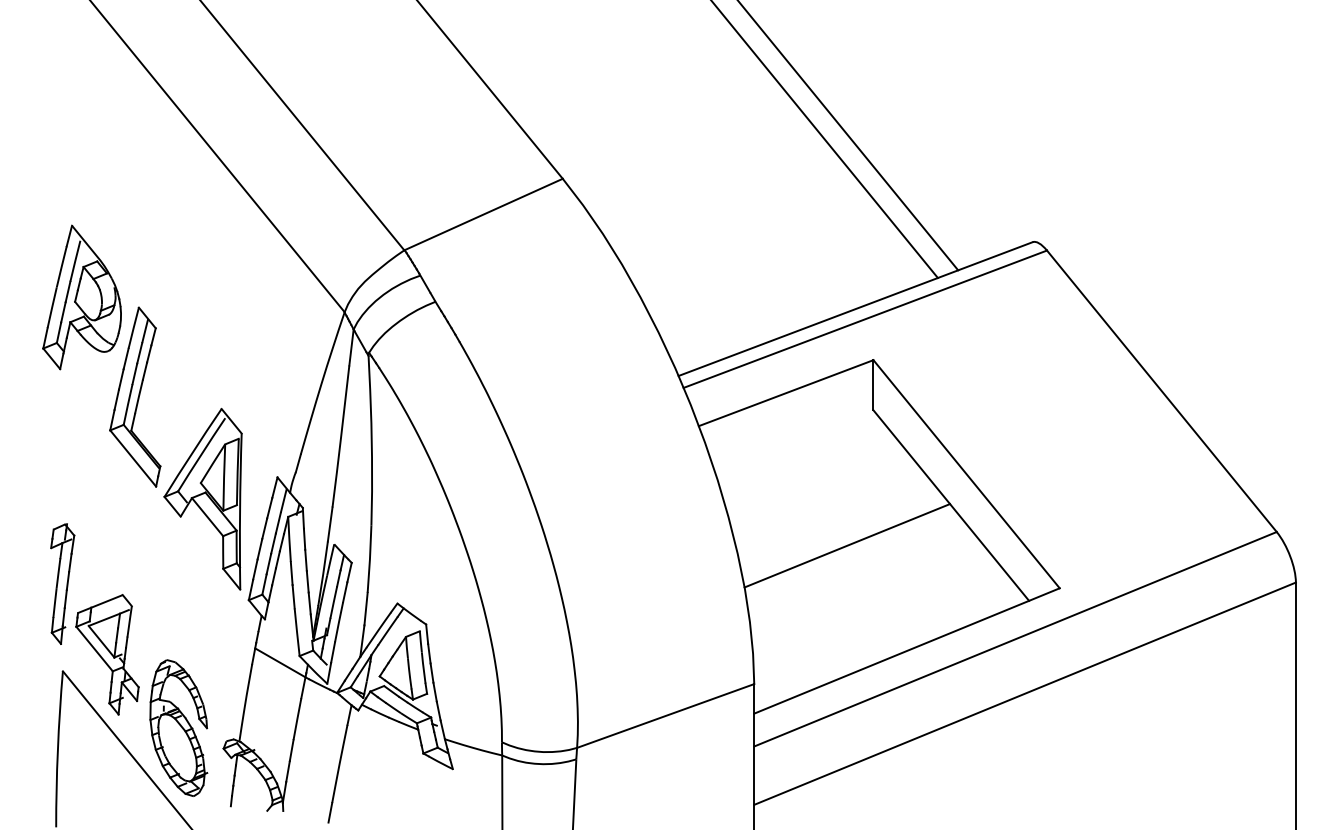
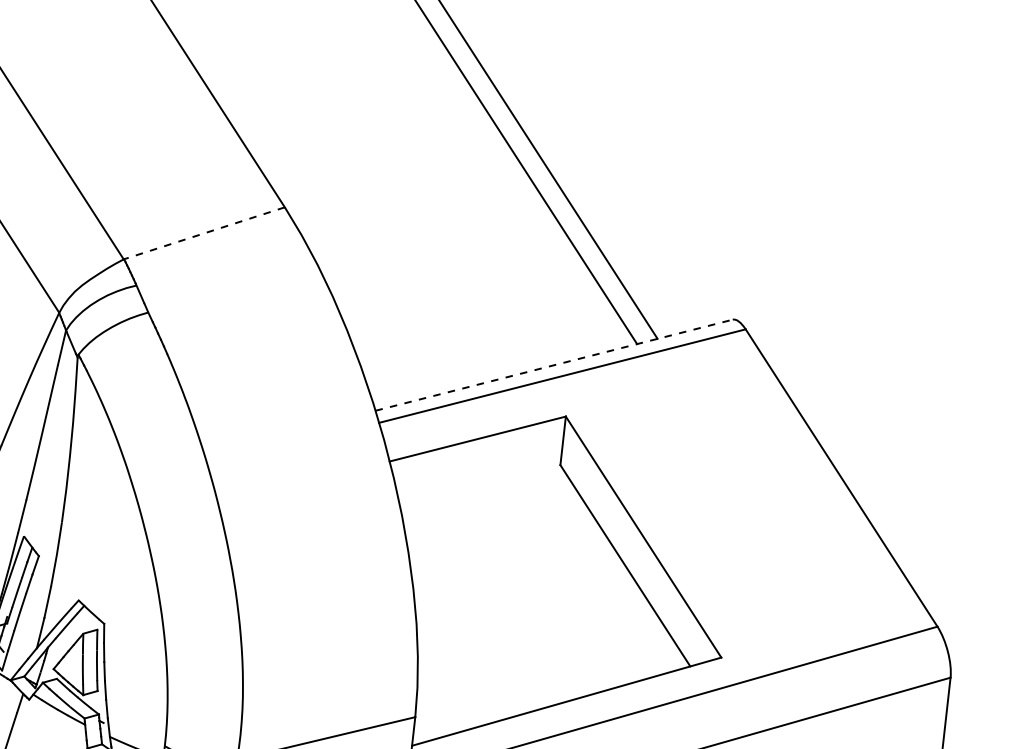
line: (483, 214) -> (204, 233), solid -> dashed
line: (856, 308) -> (555, 364), solid -> dashed
line: (847, 545) -> (520, 593), removed

